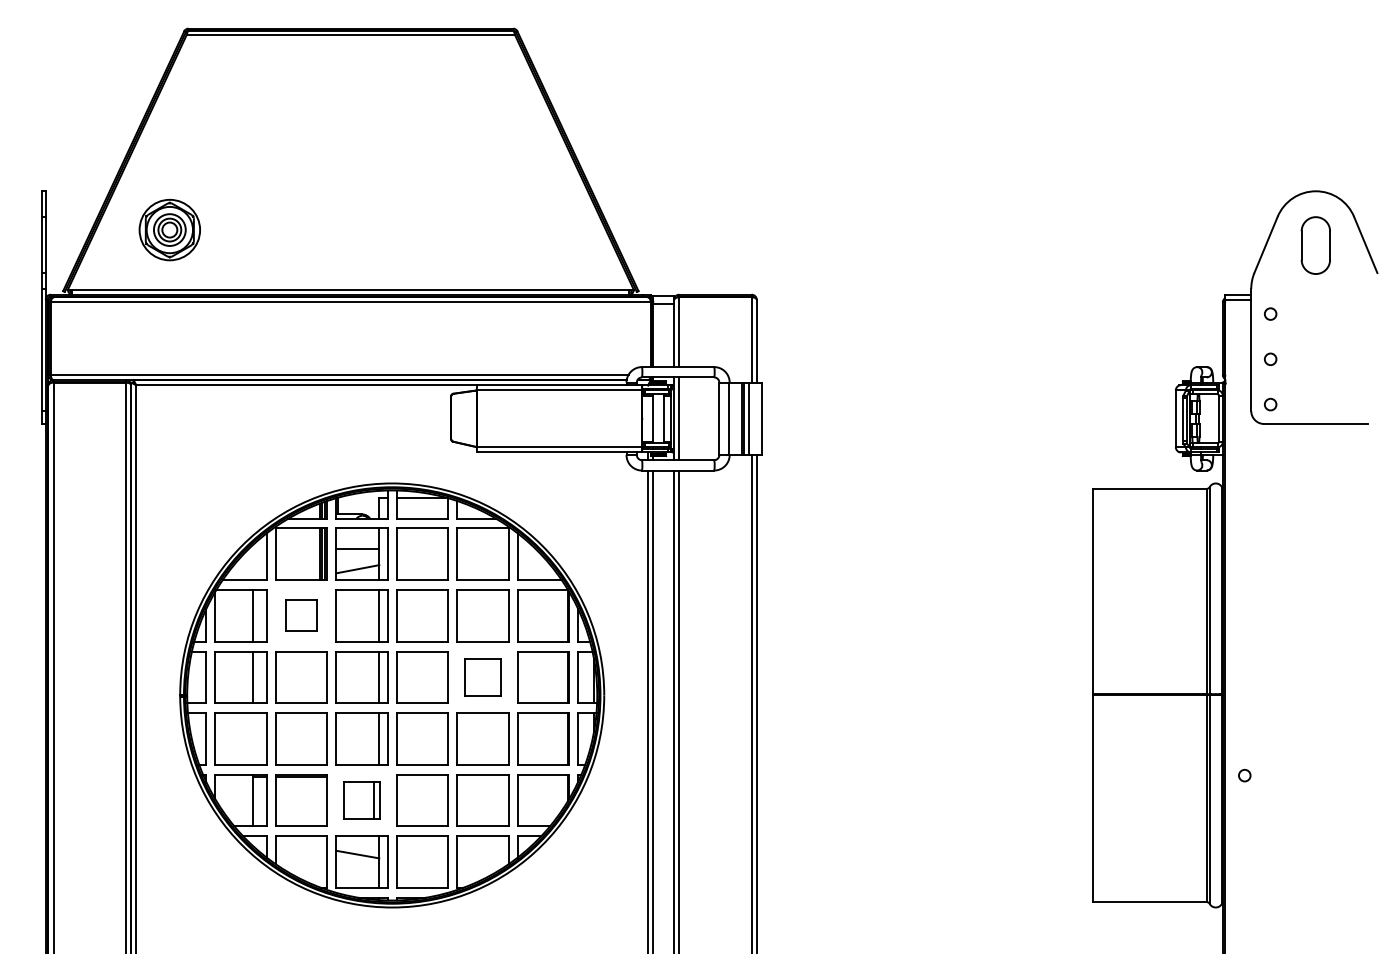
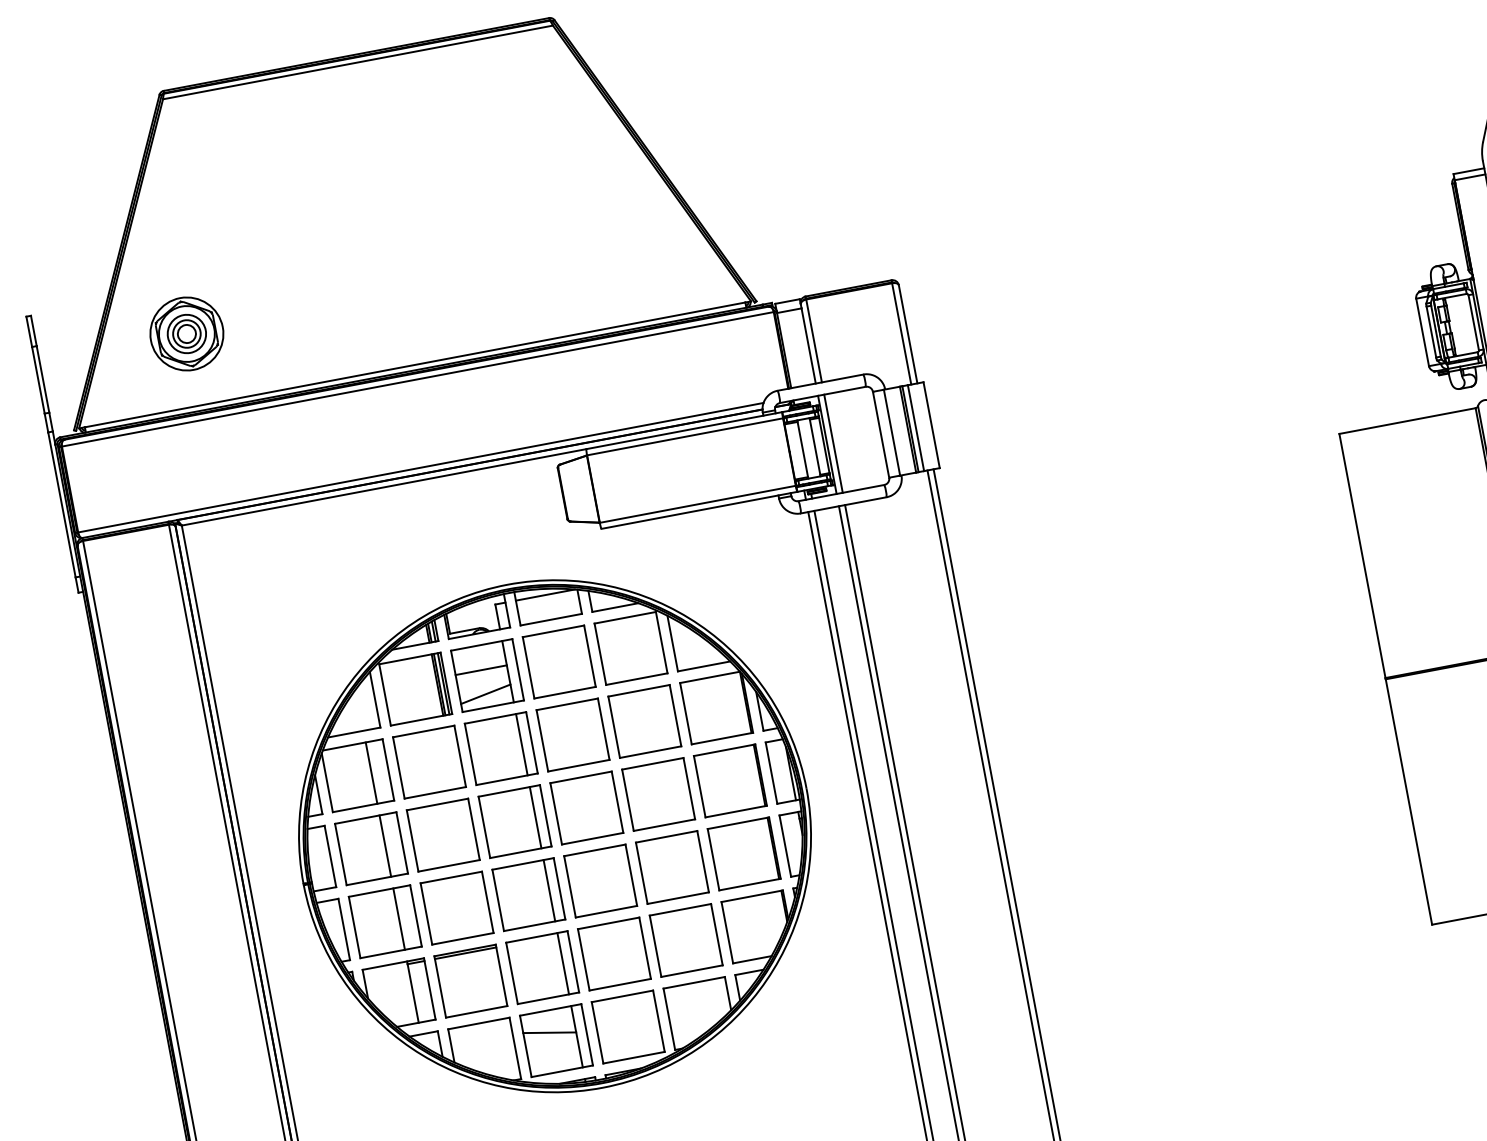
part: (301, 615) -> (429, 761), size x1.67
part: (482, 677) -> (658, 794), size x1.43
line: (252, 738) -> (398, 918), added
part: (361, 800) -> (542, 967), size x1.43

